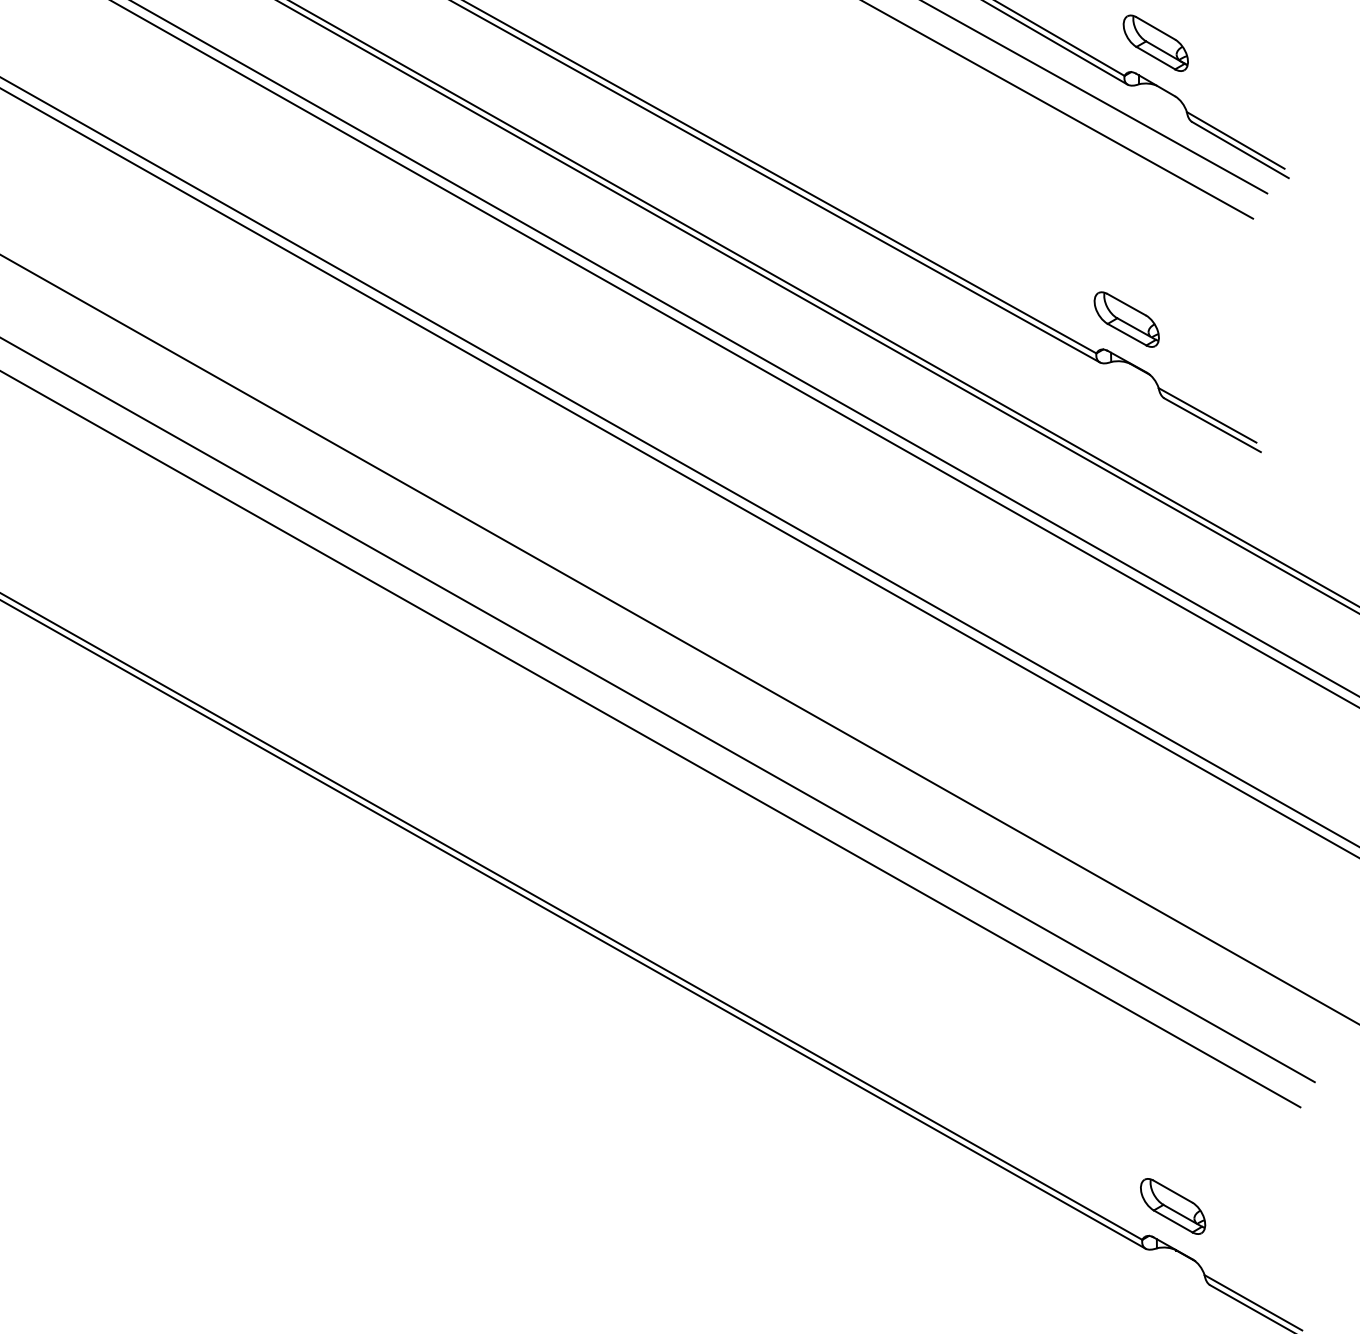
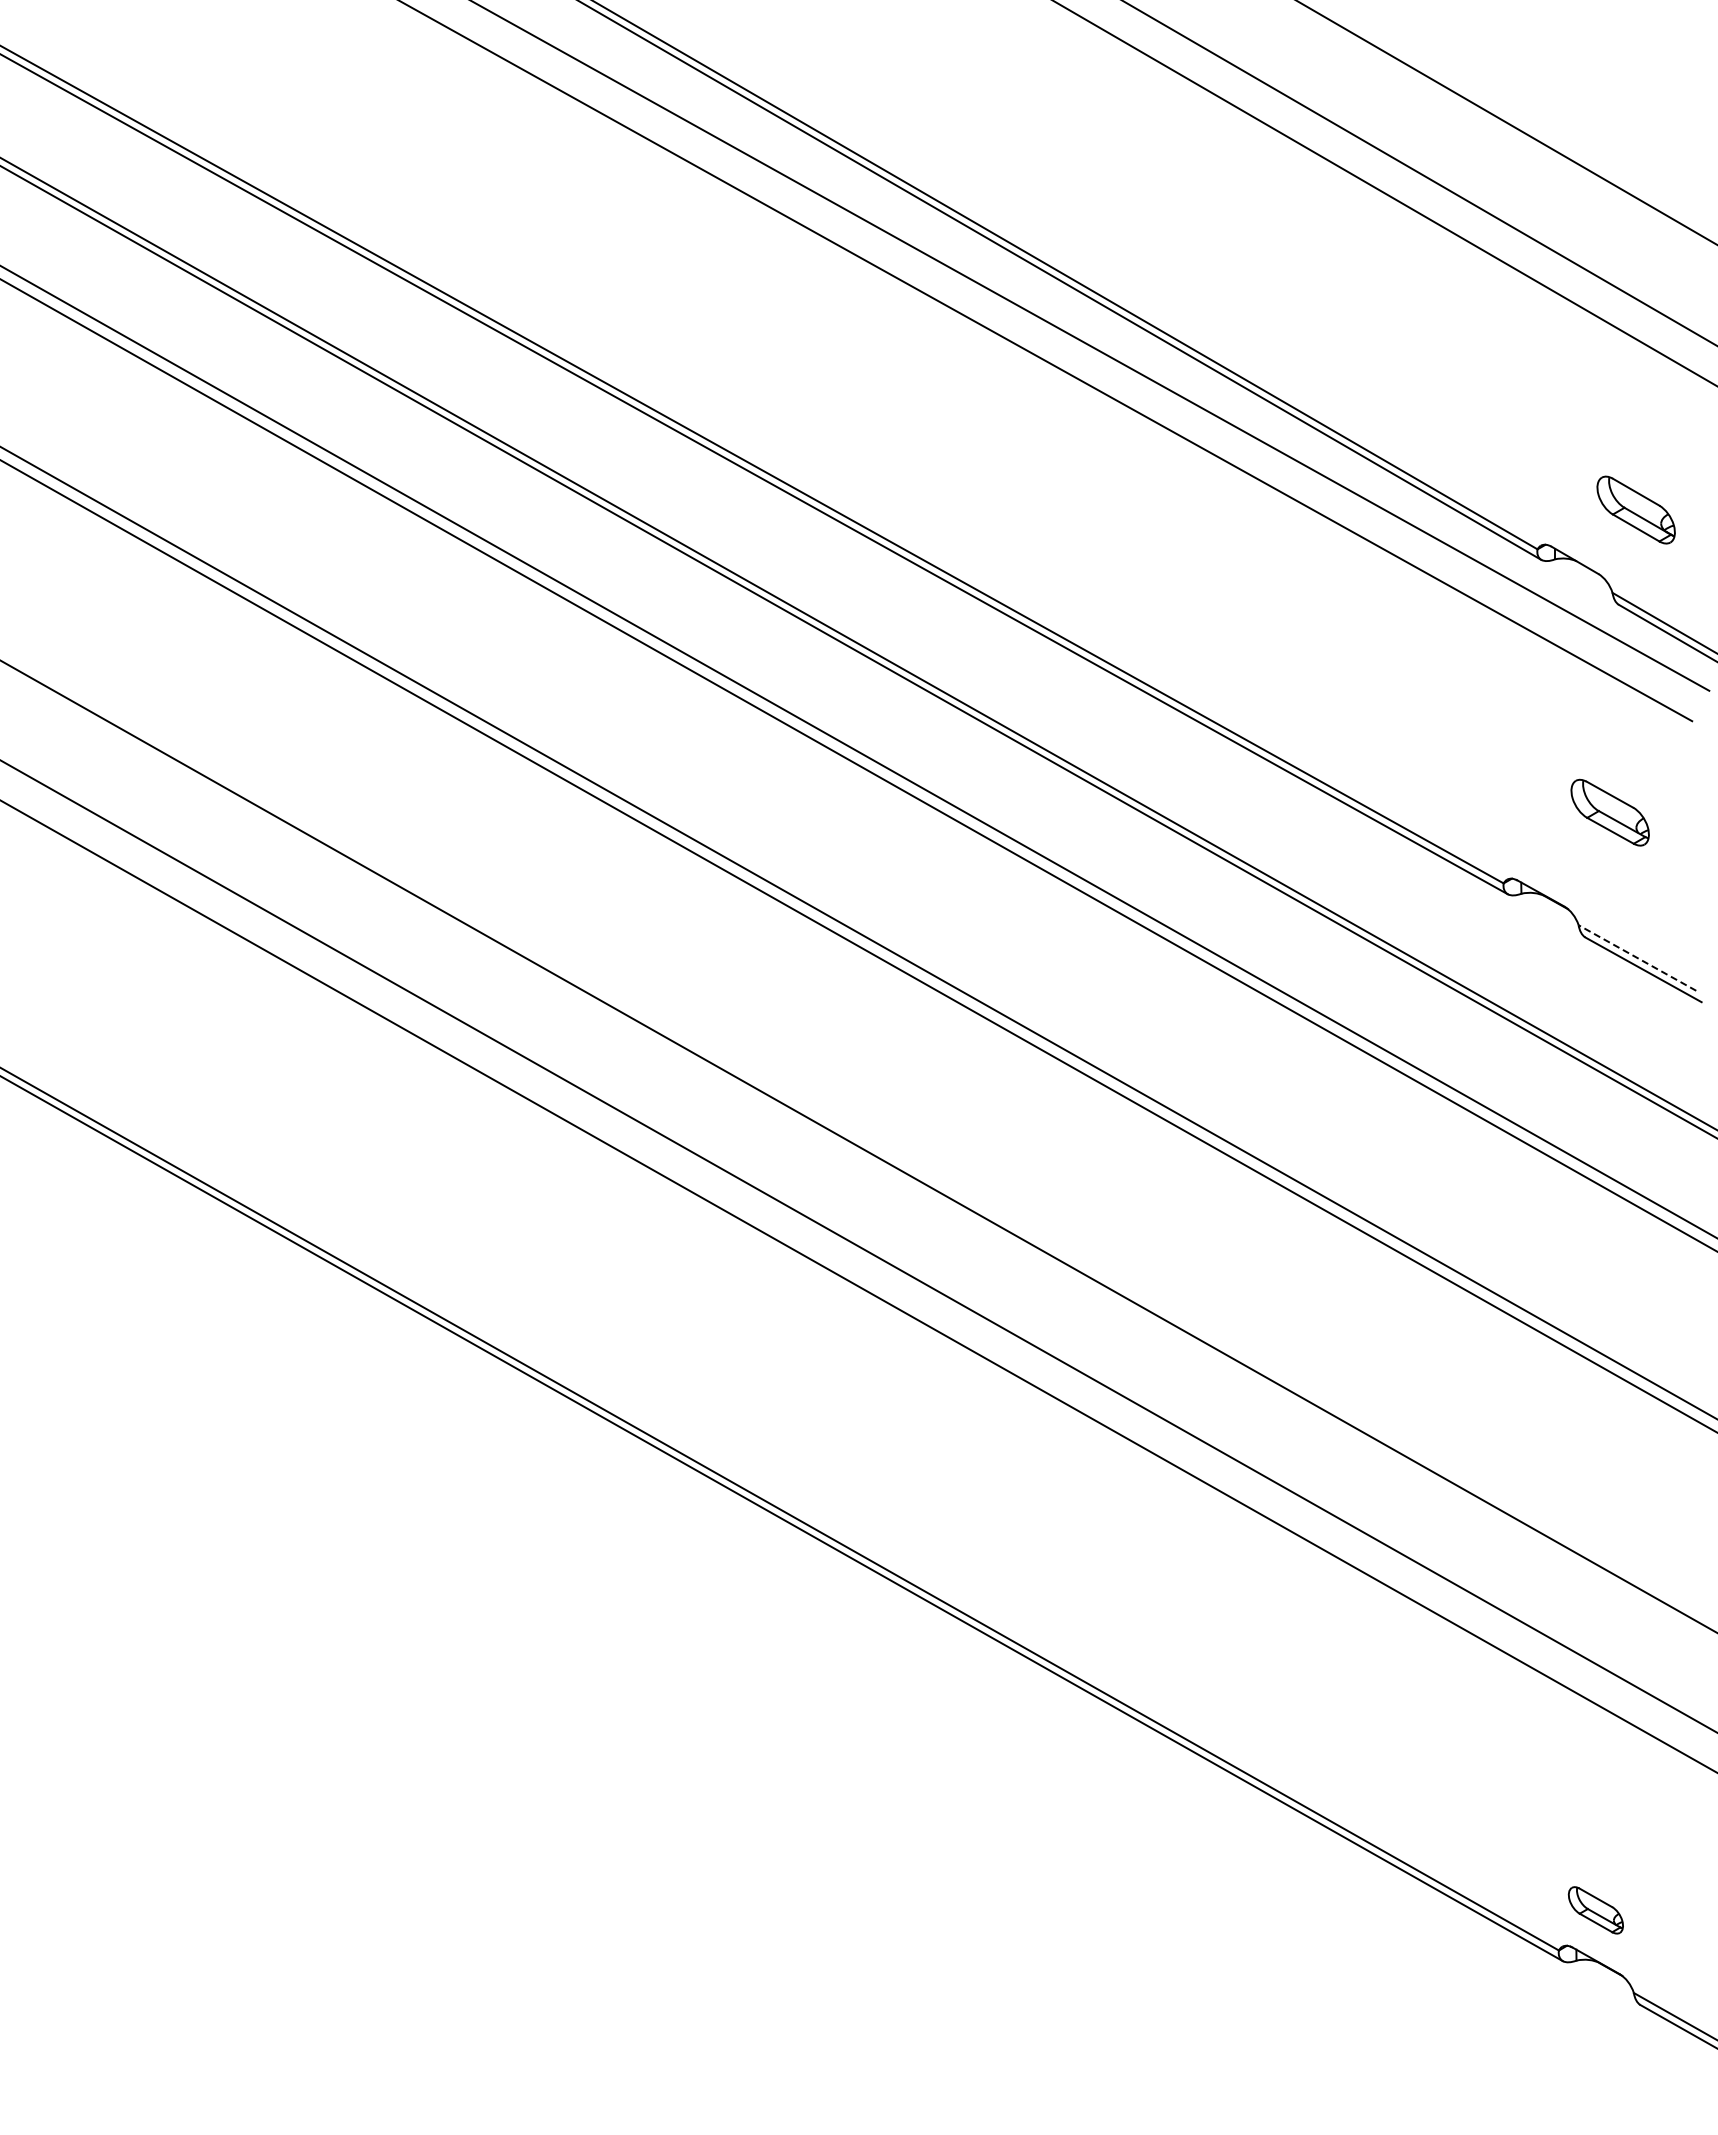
part: (1155, 42) -> (1635, 509), moved
part: (1126, 319) -> (1609, 812), moved
line: (1206, 414) -> (1636, 957), solid -> dashed
part: (1172, 1206) -> (1595, 1910), size x0.7

